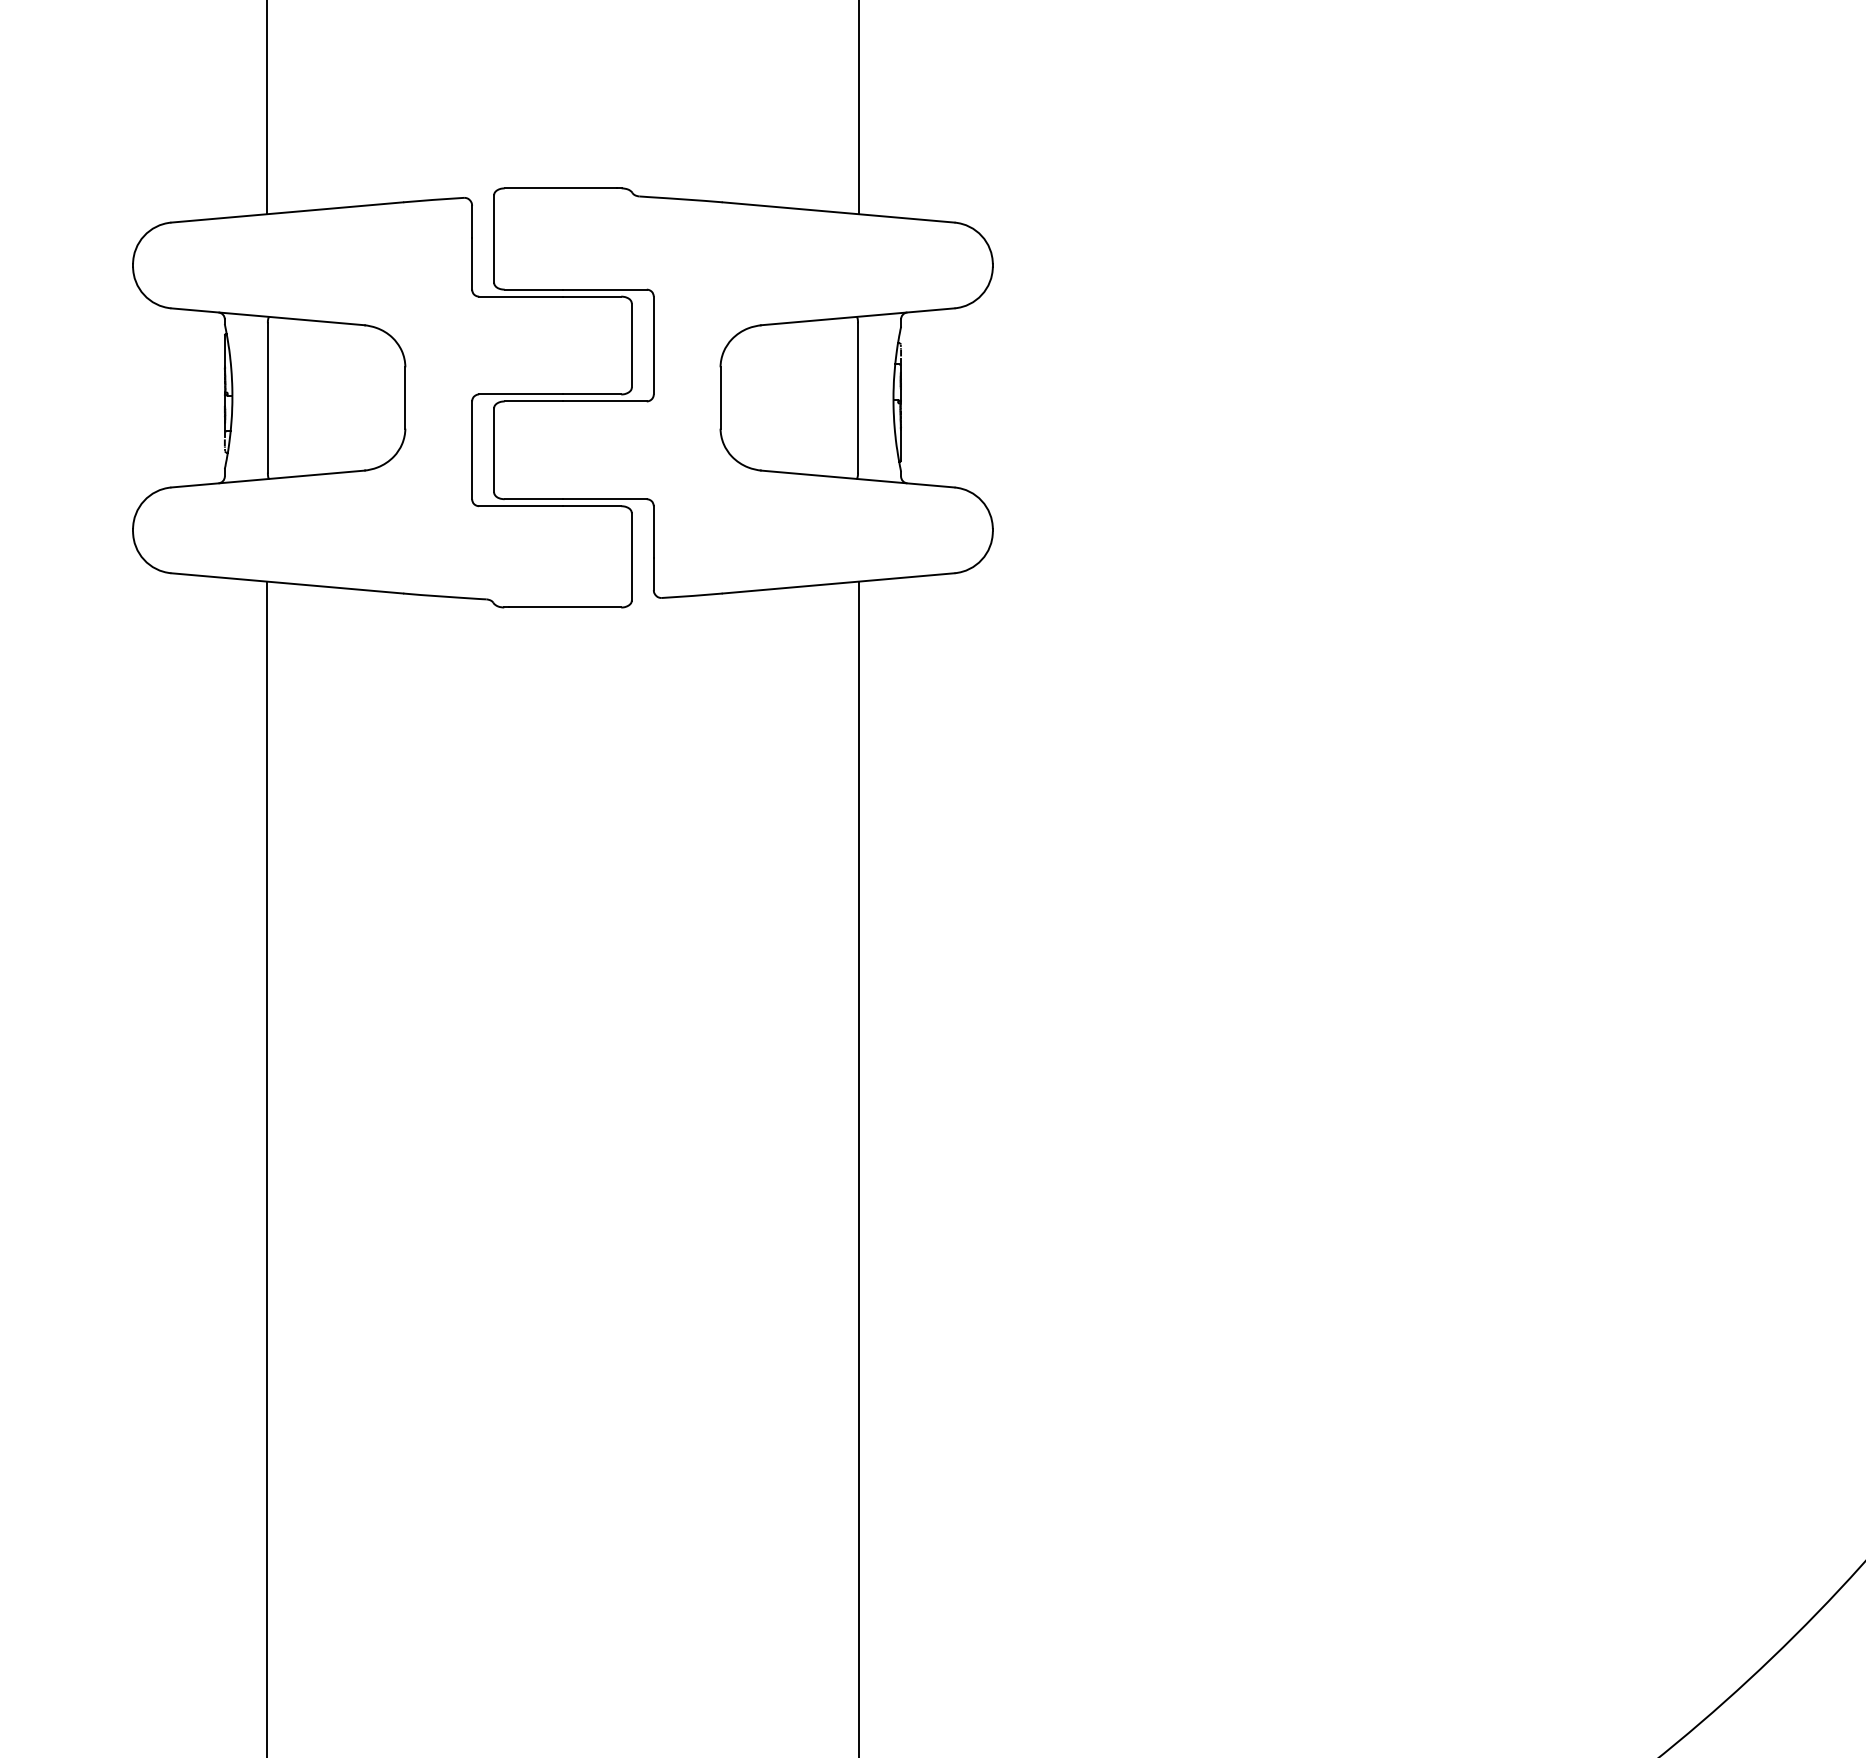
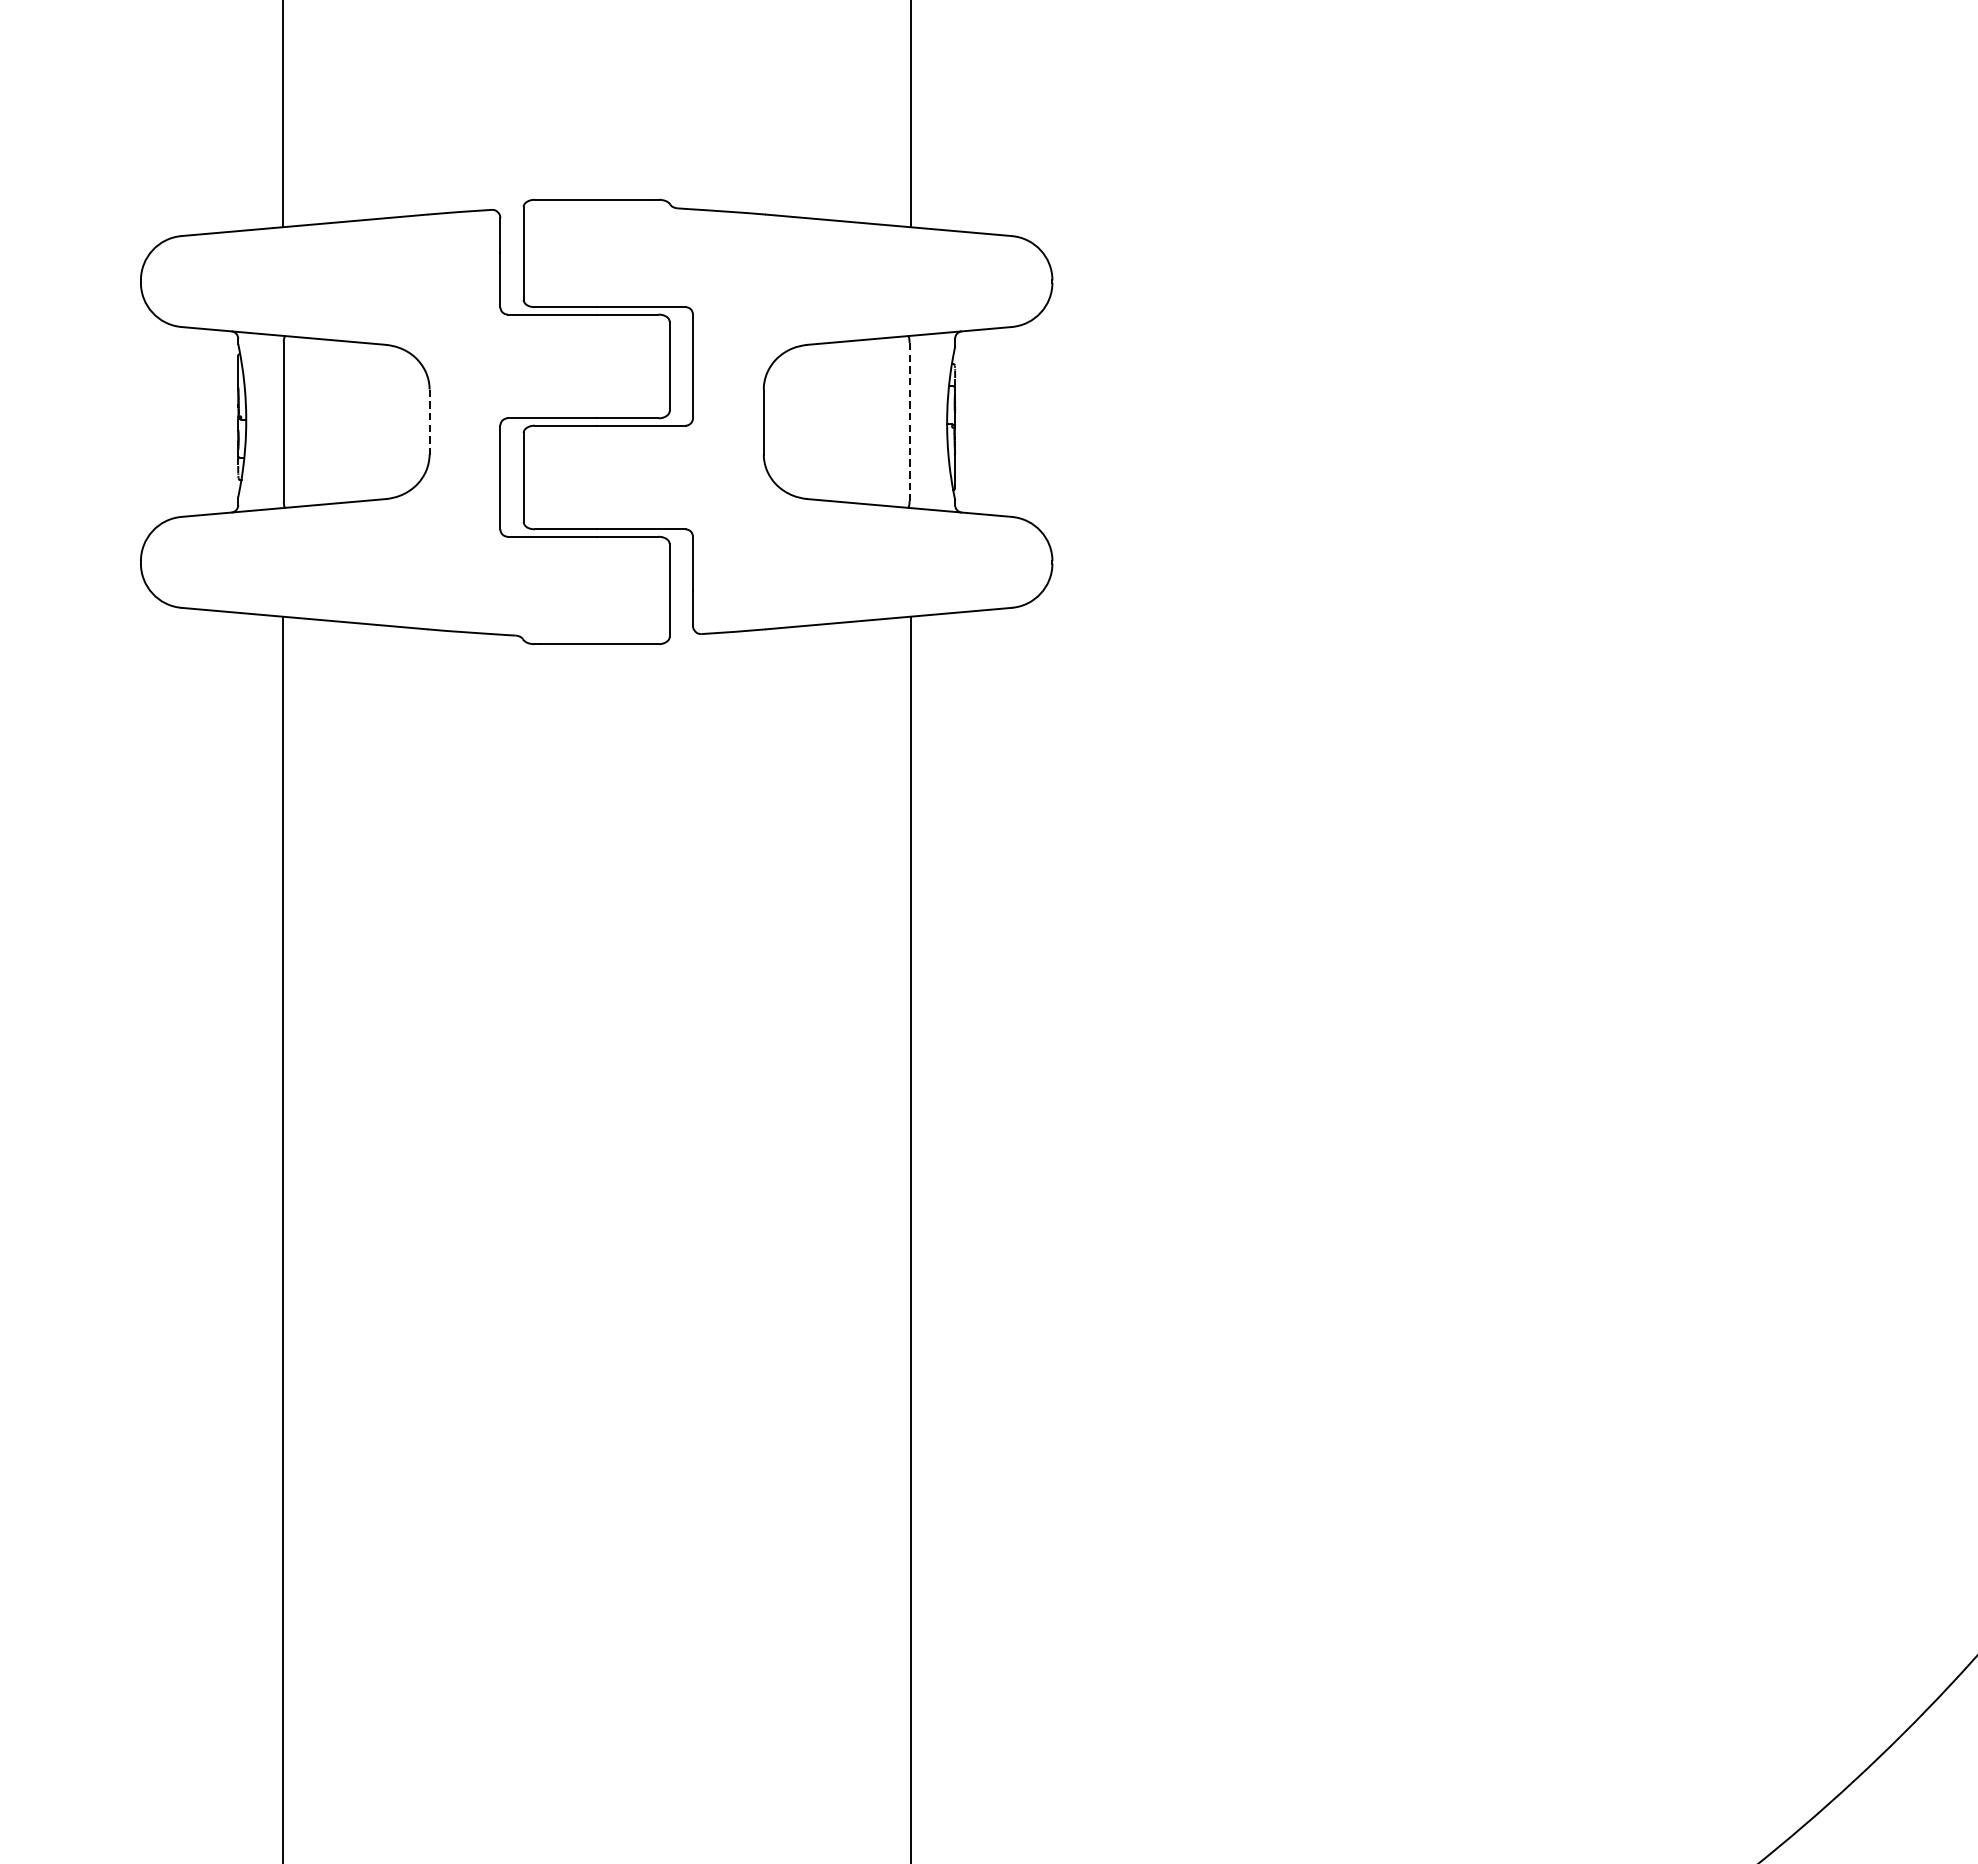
line: (858, 397) -> (910, 421), solid -> dashed
line: (405, 398) -> (429, 422), solid -> dashed

